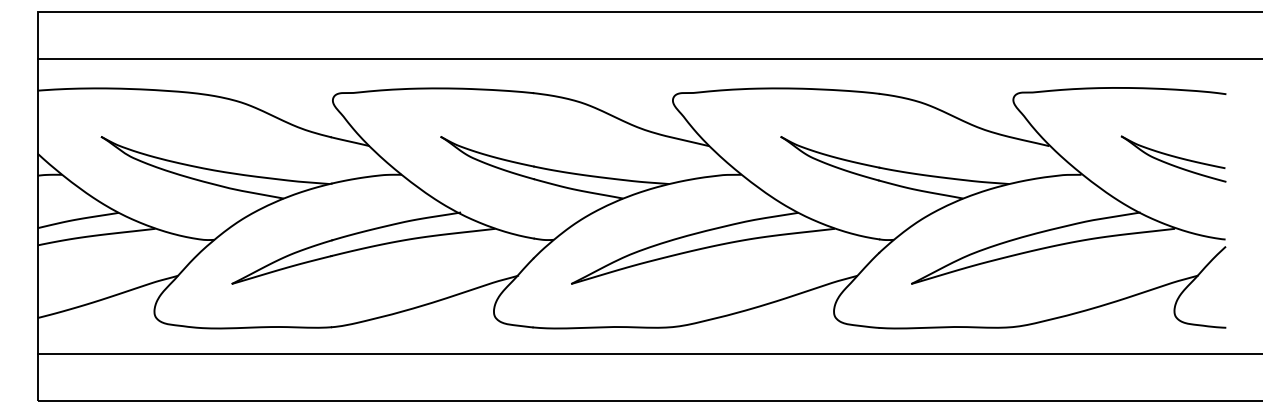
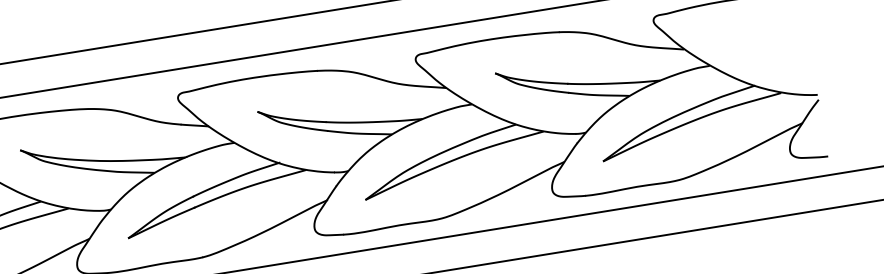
part: (1173, 158) -> (772, 44), removed

